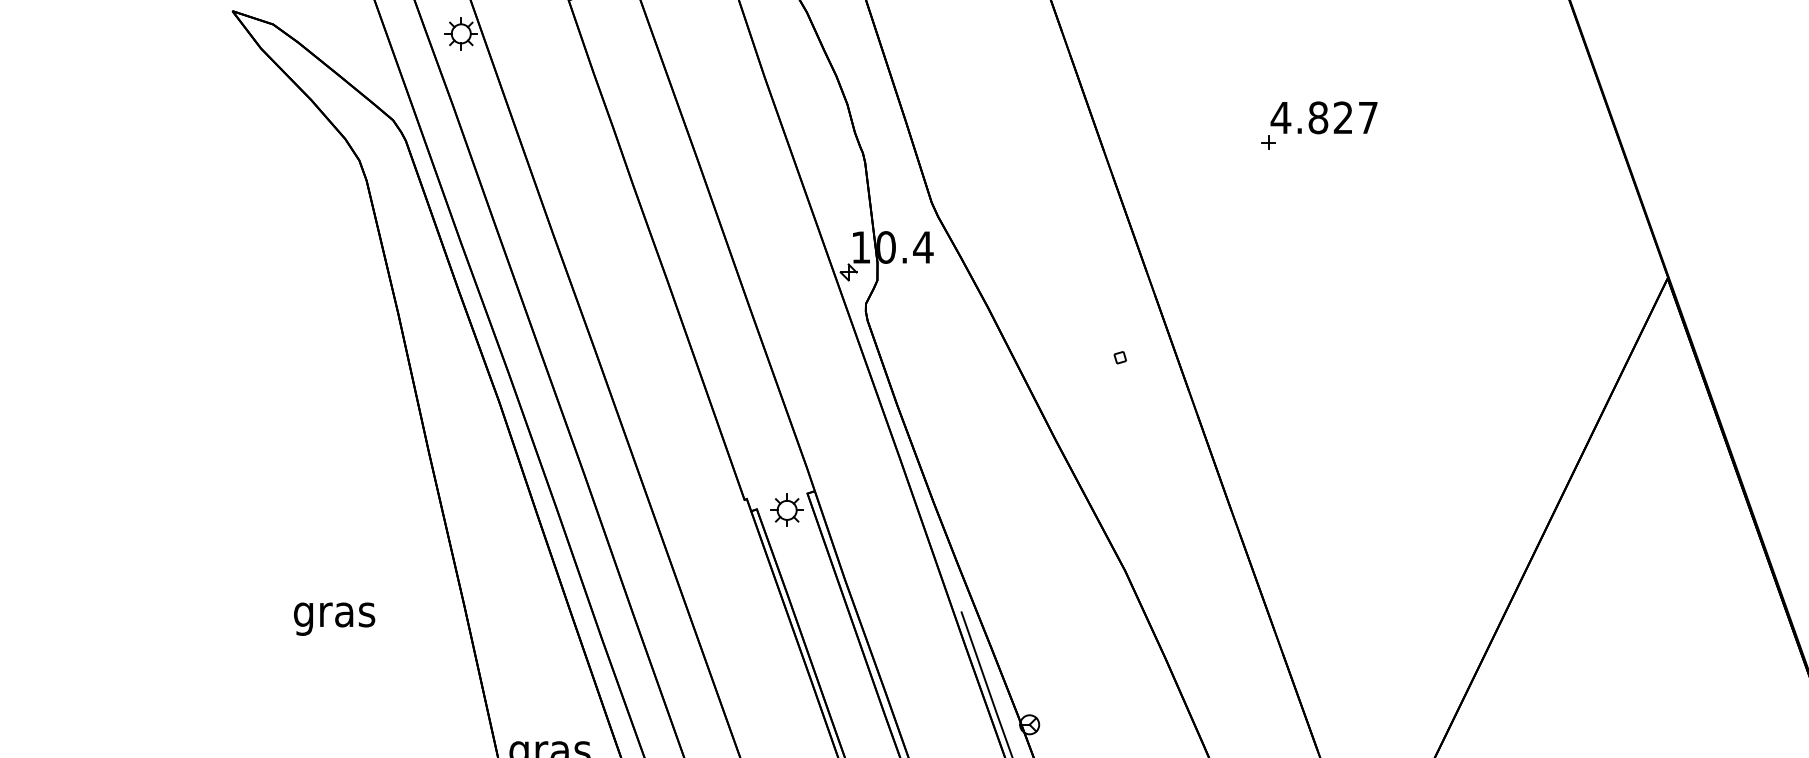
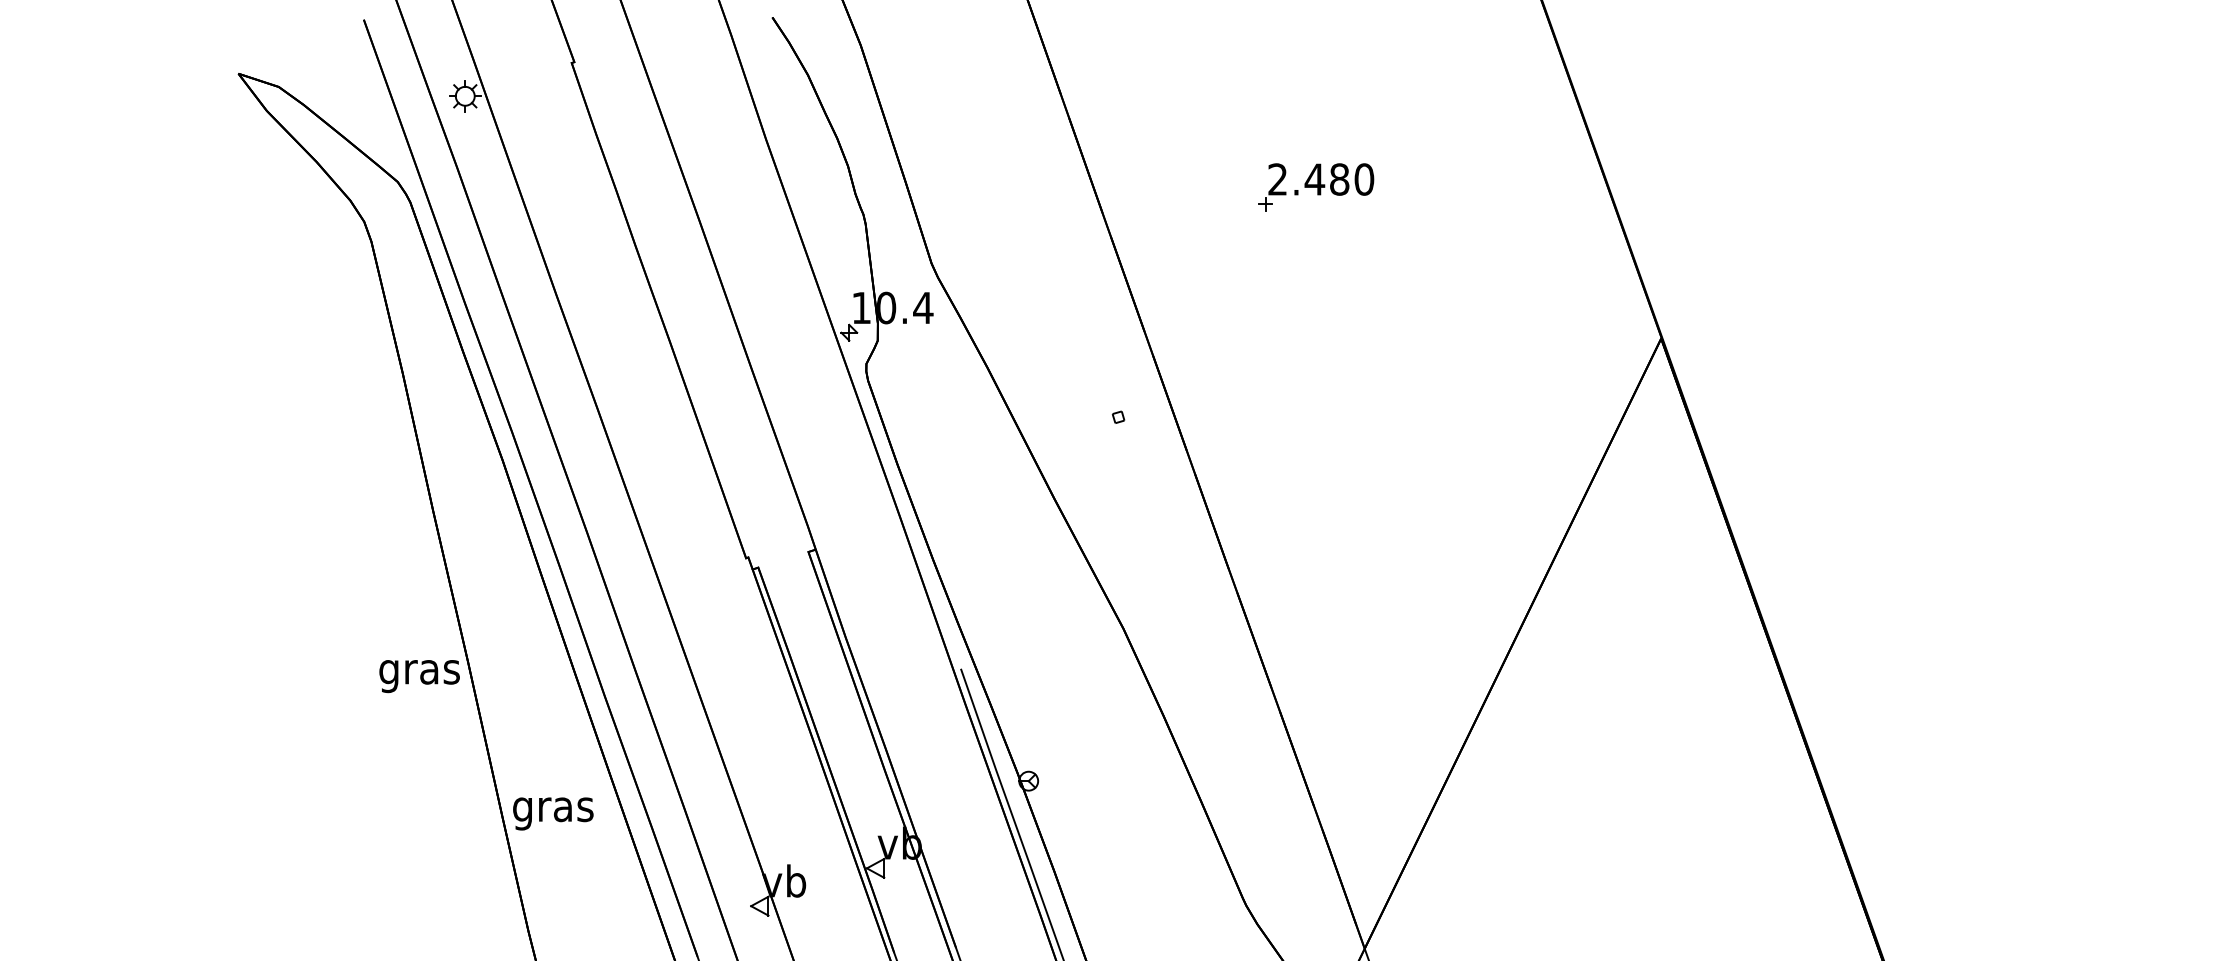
text: (1324, 117) -> (1320, 179), 4.827 -> 2.480
part: (787, 510) -> (788, 568), removed
text: (334, 619) -> (419, 676), moved

